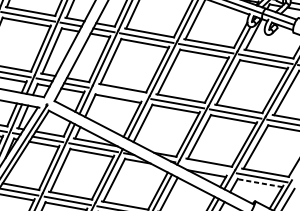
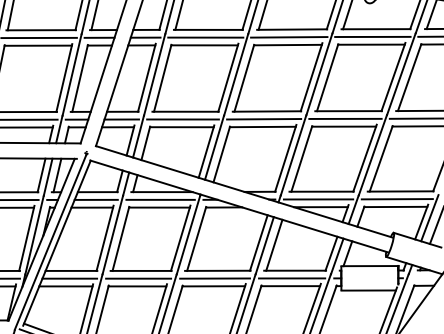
line: (119, 93) -> (182, 119), added
line: (206, 167) -> (318, 199), added
line: (259, 182) -> (395, 206), dashed -> solid

